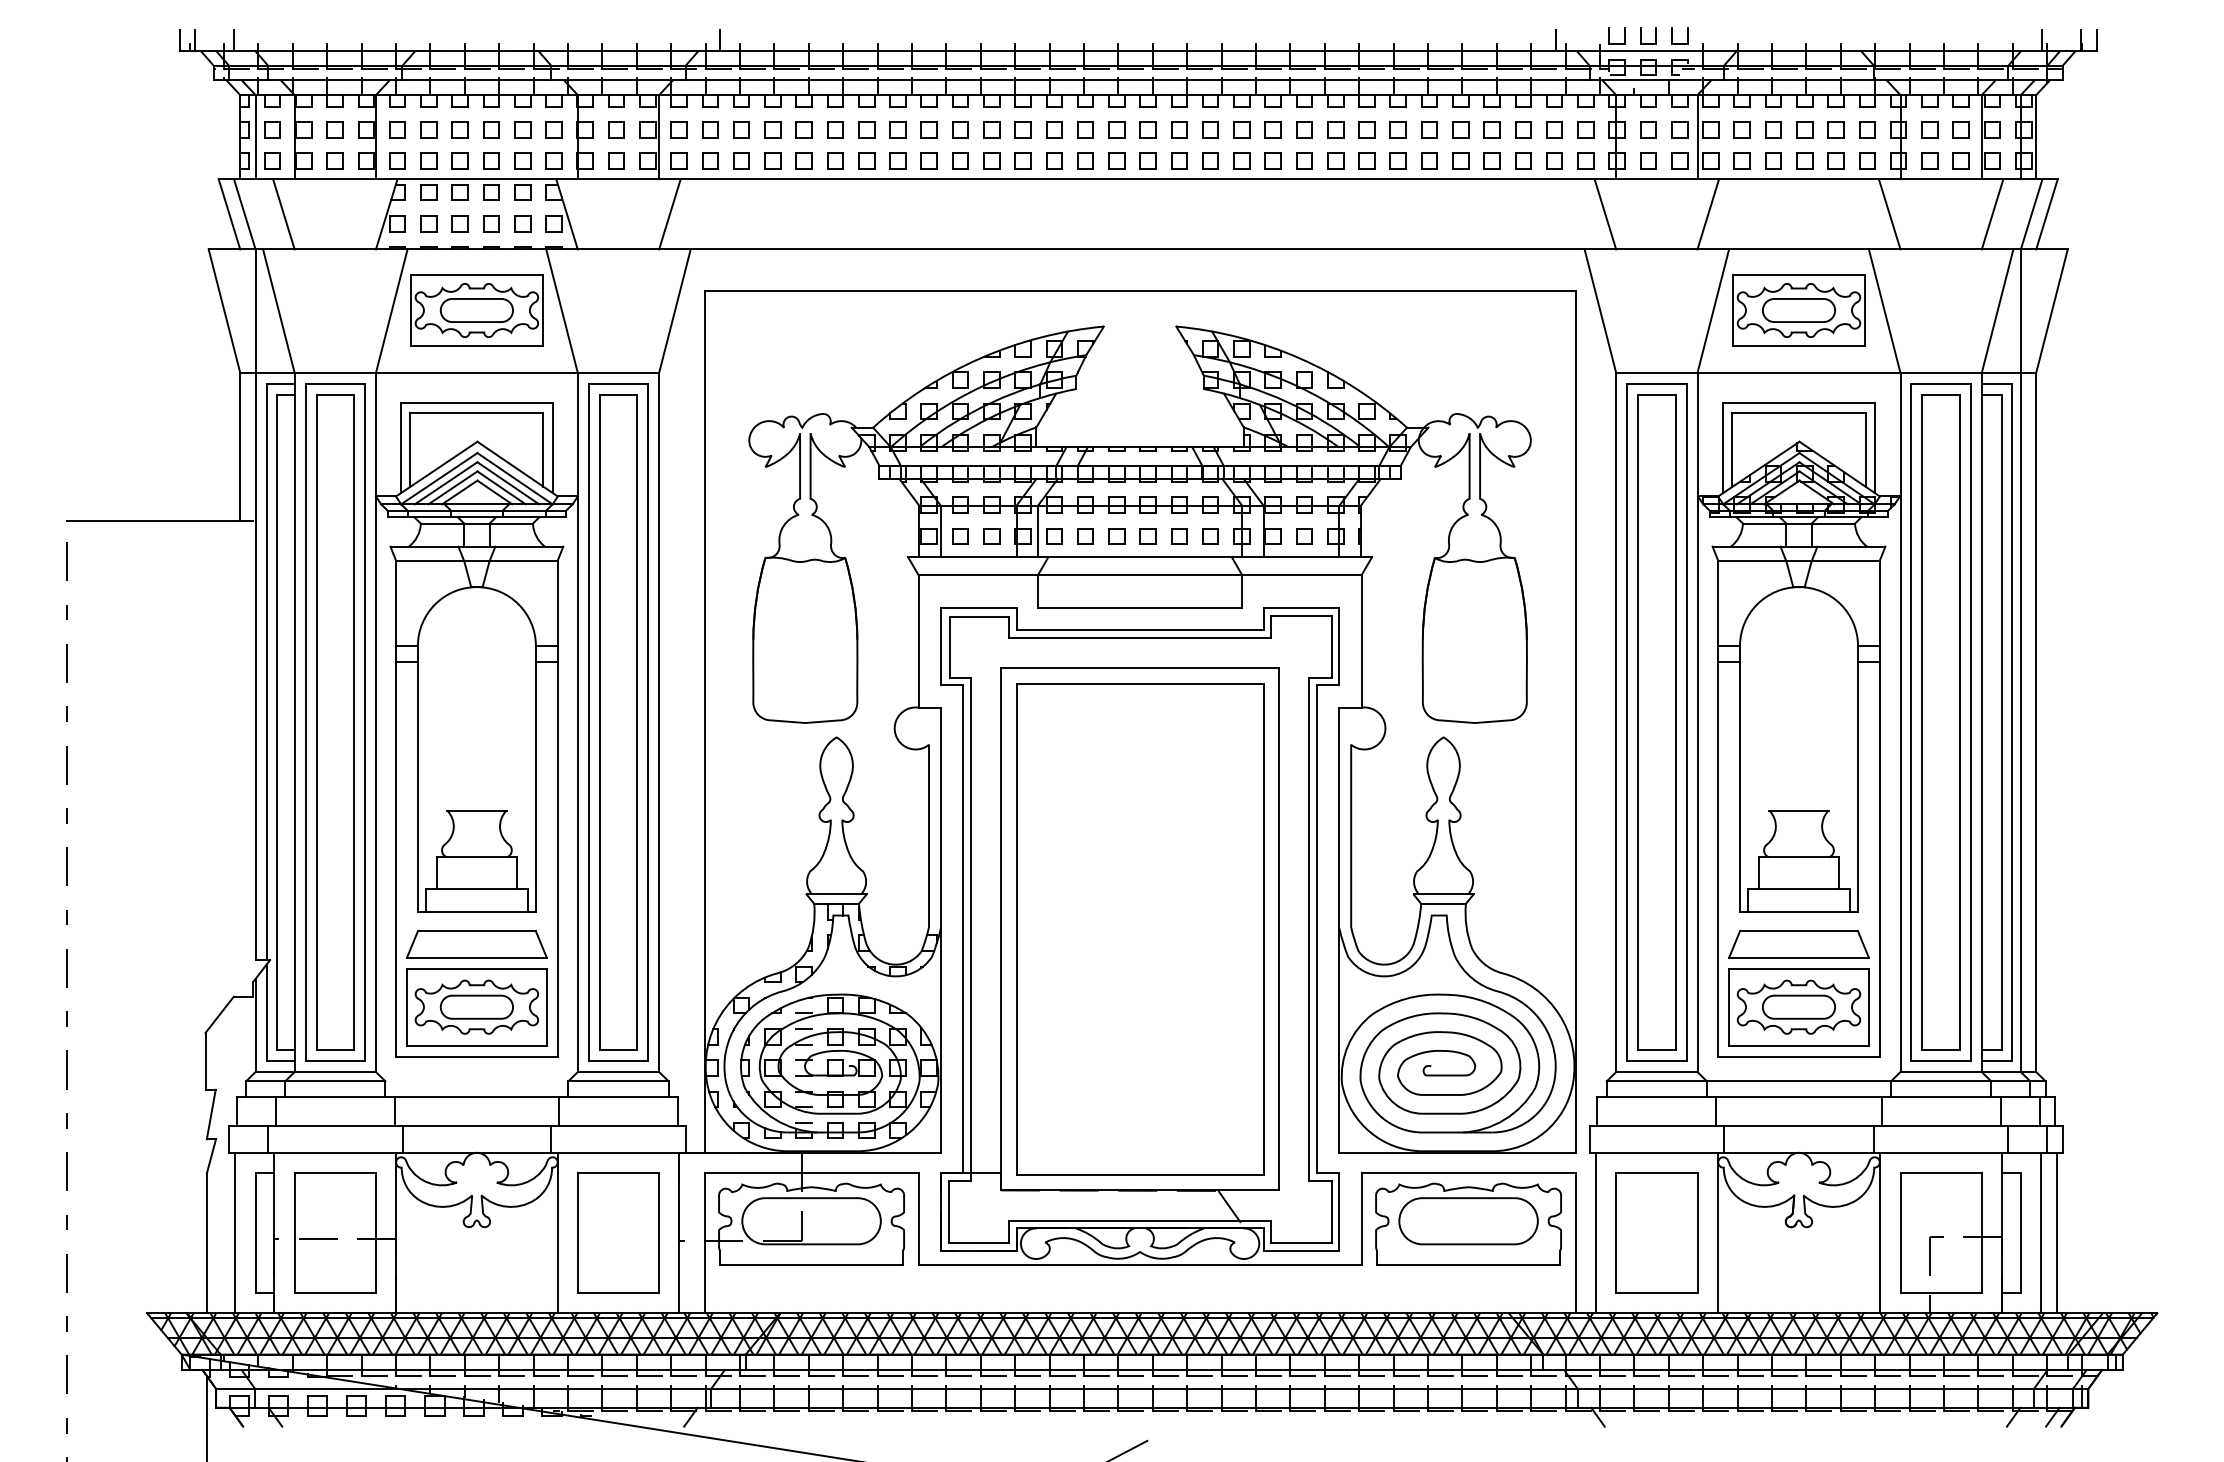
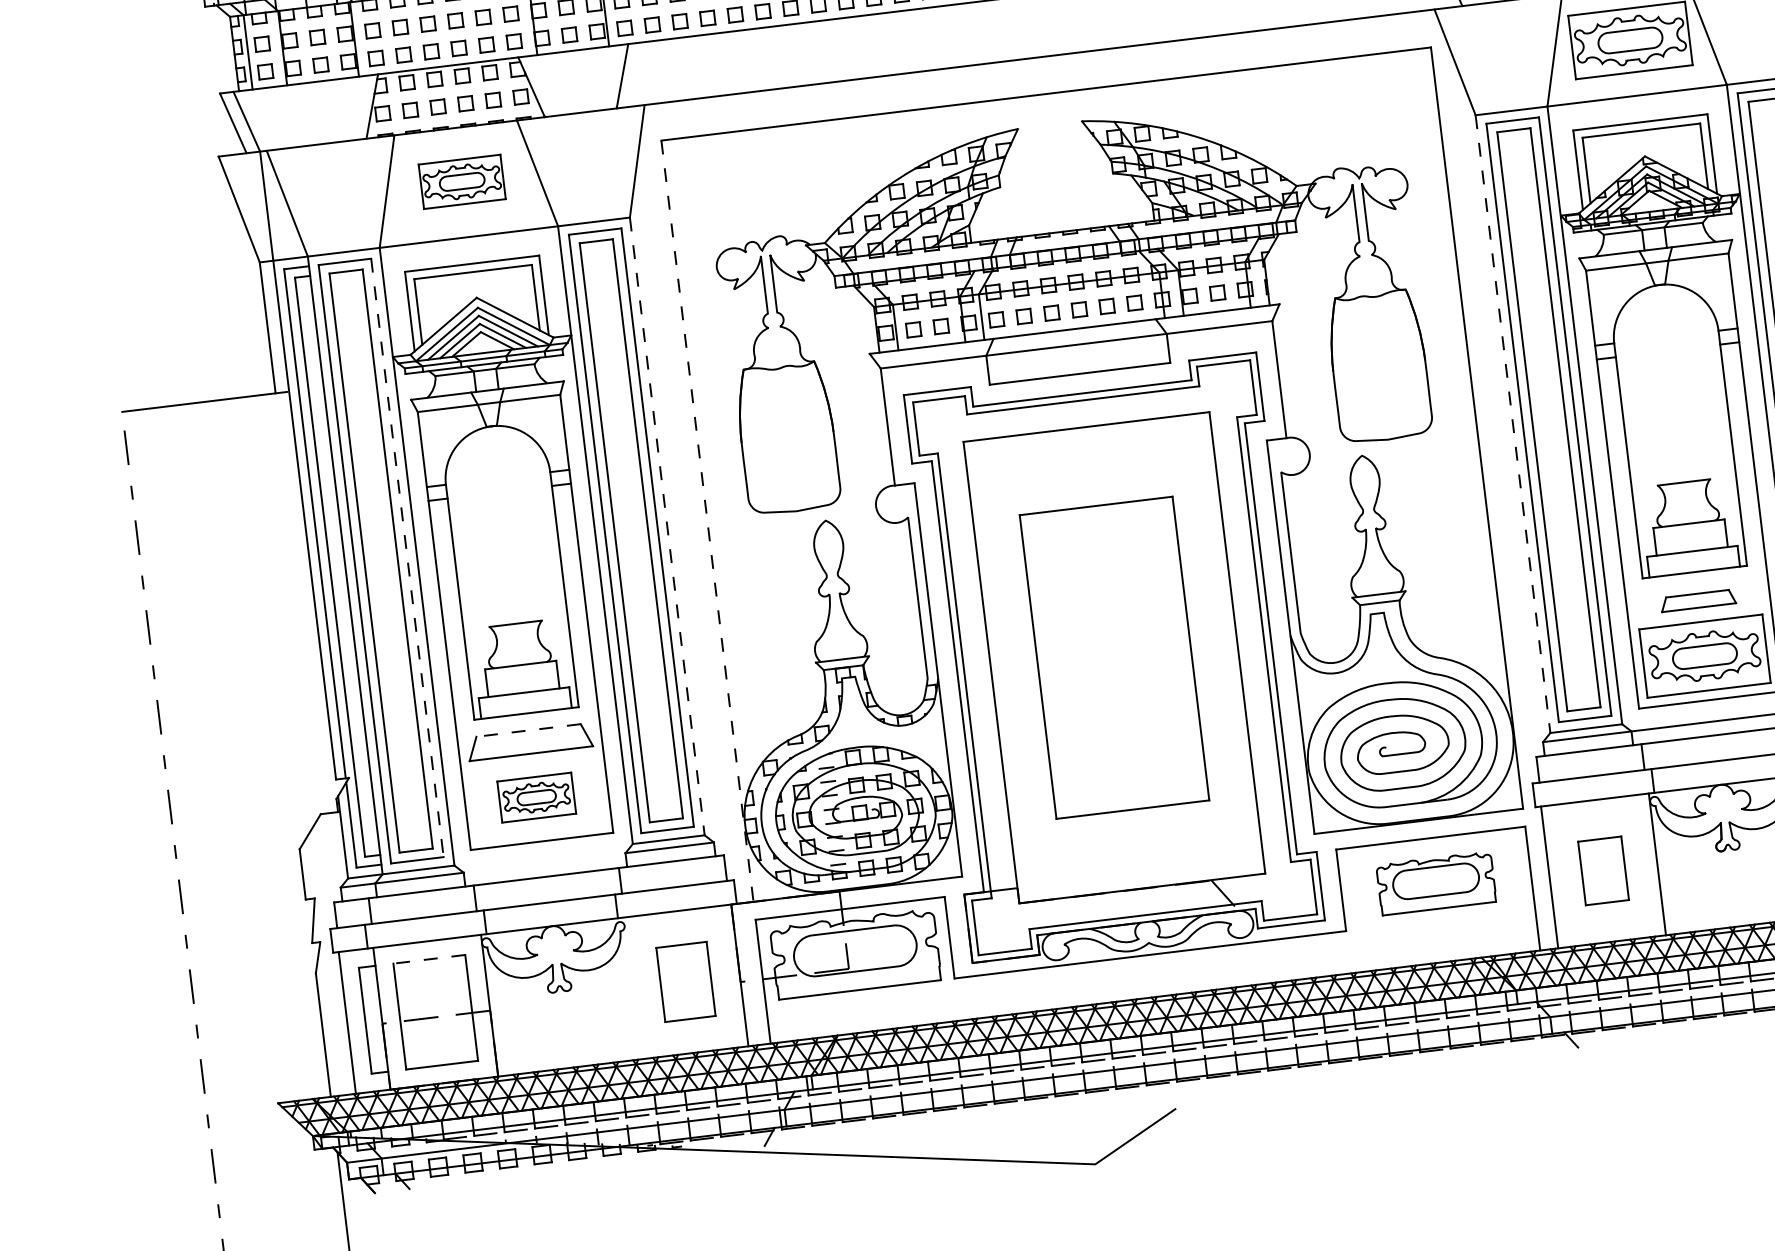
line: (283, 214) -> (281, 117), removed
part: (476, 310) -> (461, 181), size x0.7
line: (365, 722) -> (407, 557), solid -> dashed
line: (659, 722) -> (667, 526), solid -> dashed
line: (704, 722) -> (707, 521), solid -> dashed
line: (1616, 722) -> (1513, 424), solid -> dashed
part: (1140, 929) -> (1114, 657), size x0.7
line: (476, 931) -> (528, 730), solid -> dashed
part: (1798, 944) -> (1697, 600), size x0.6
part: (476, 1007) -> (536, 797), size x0.6
line: (335, 1173) -> (429, 959), solid -> dashed
part: (1468, 1223) -> (1436, 882), size x0.7
line: (557, 1232) -> (632, 987), removed
part: (618, 1232) -> (685, 981), size x0.7
part: (1656, 1232) -> (1603, 870), size x0.6

